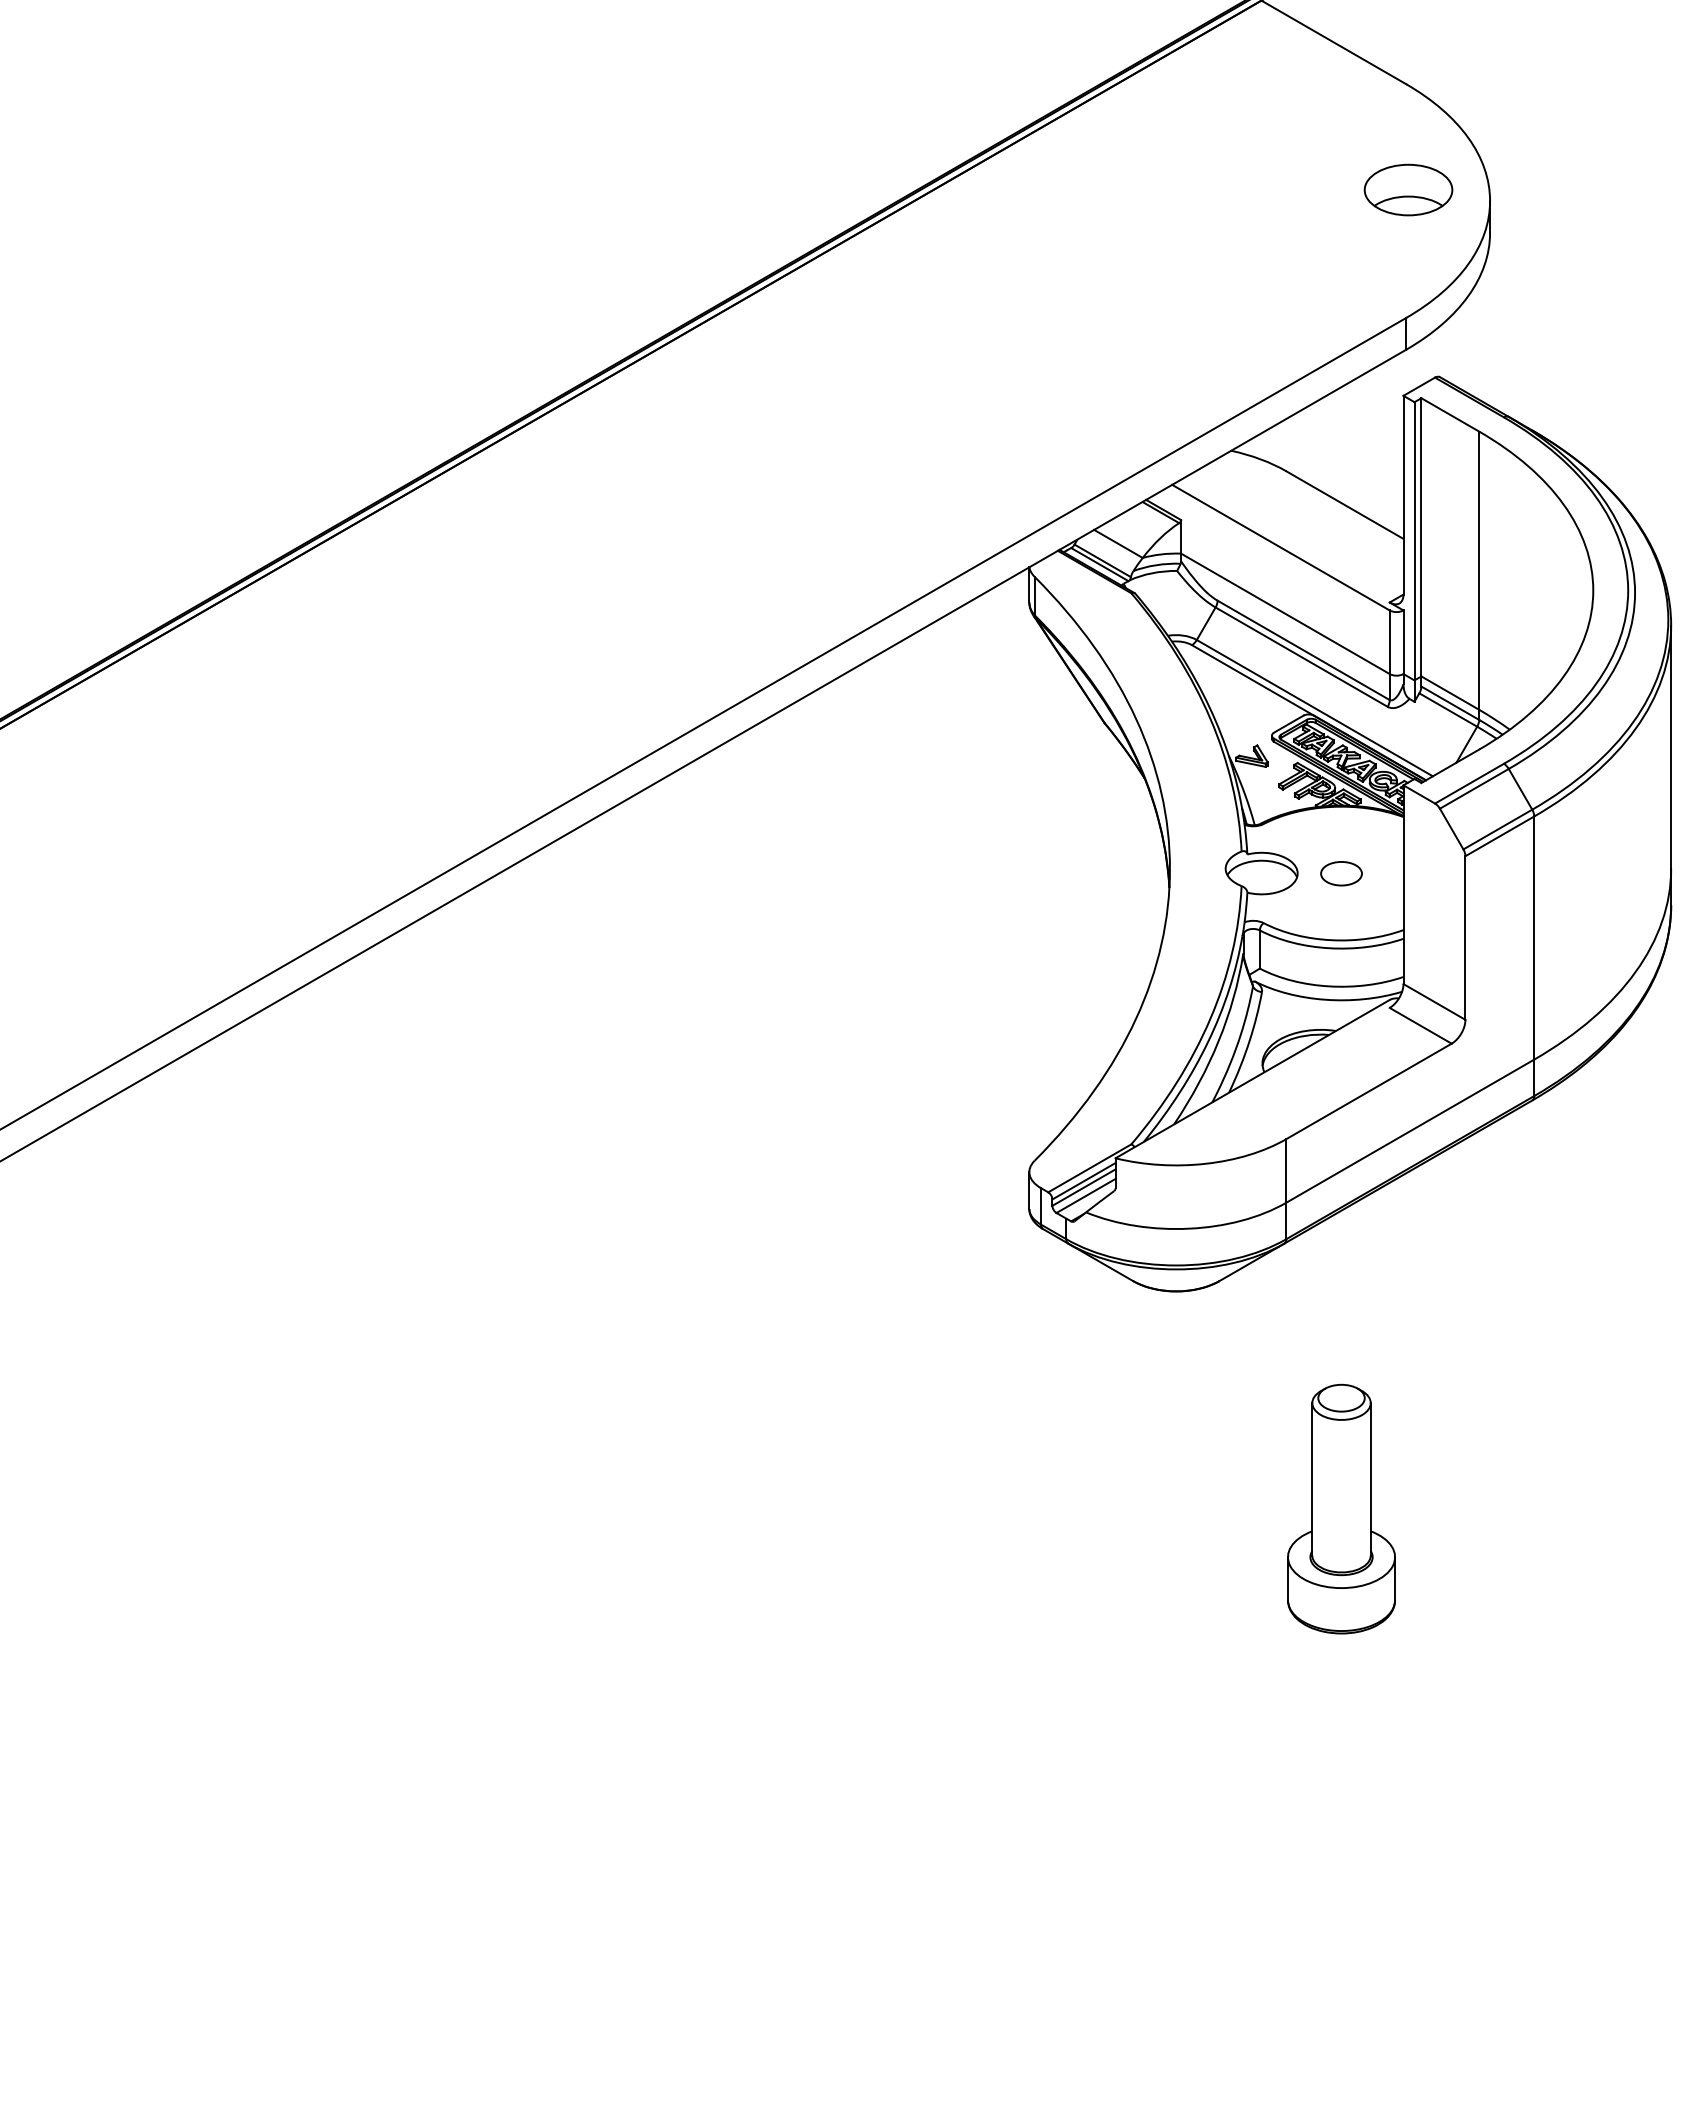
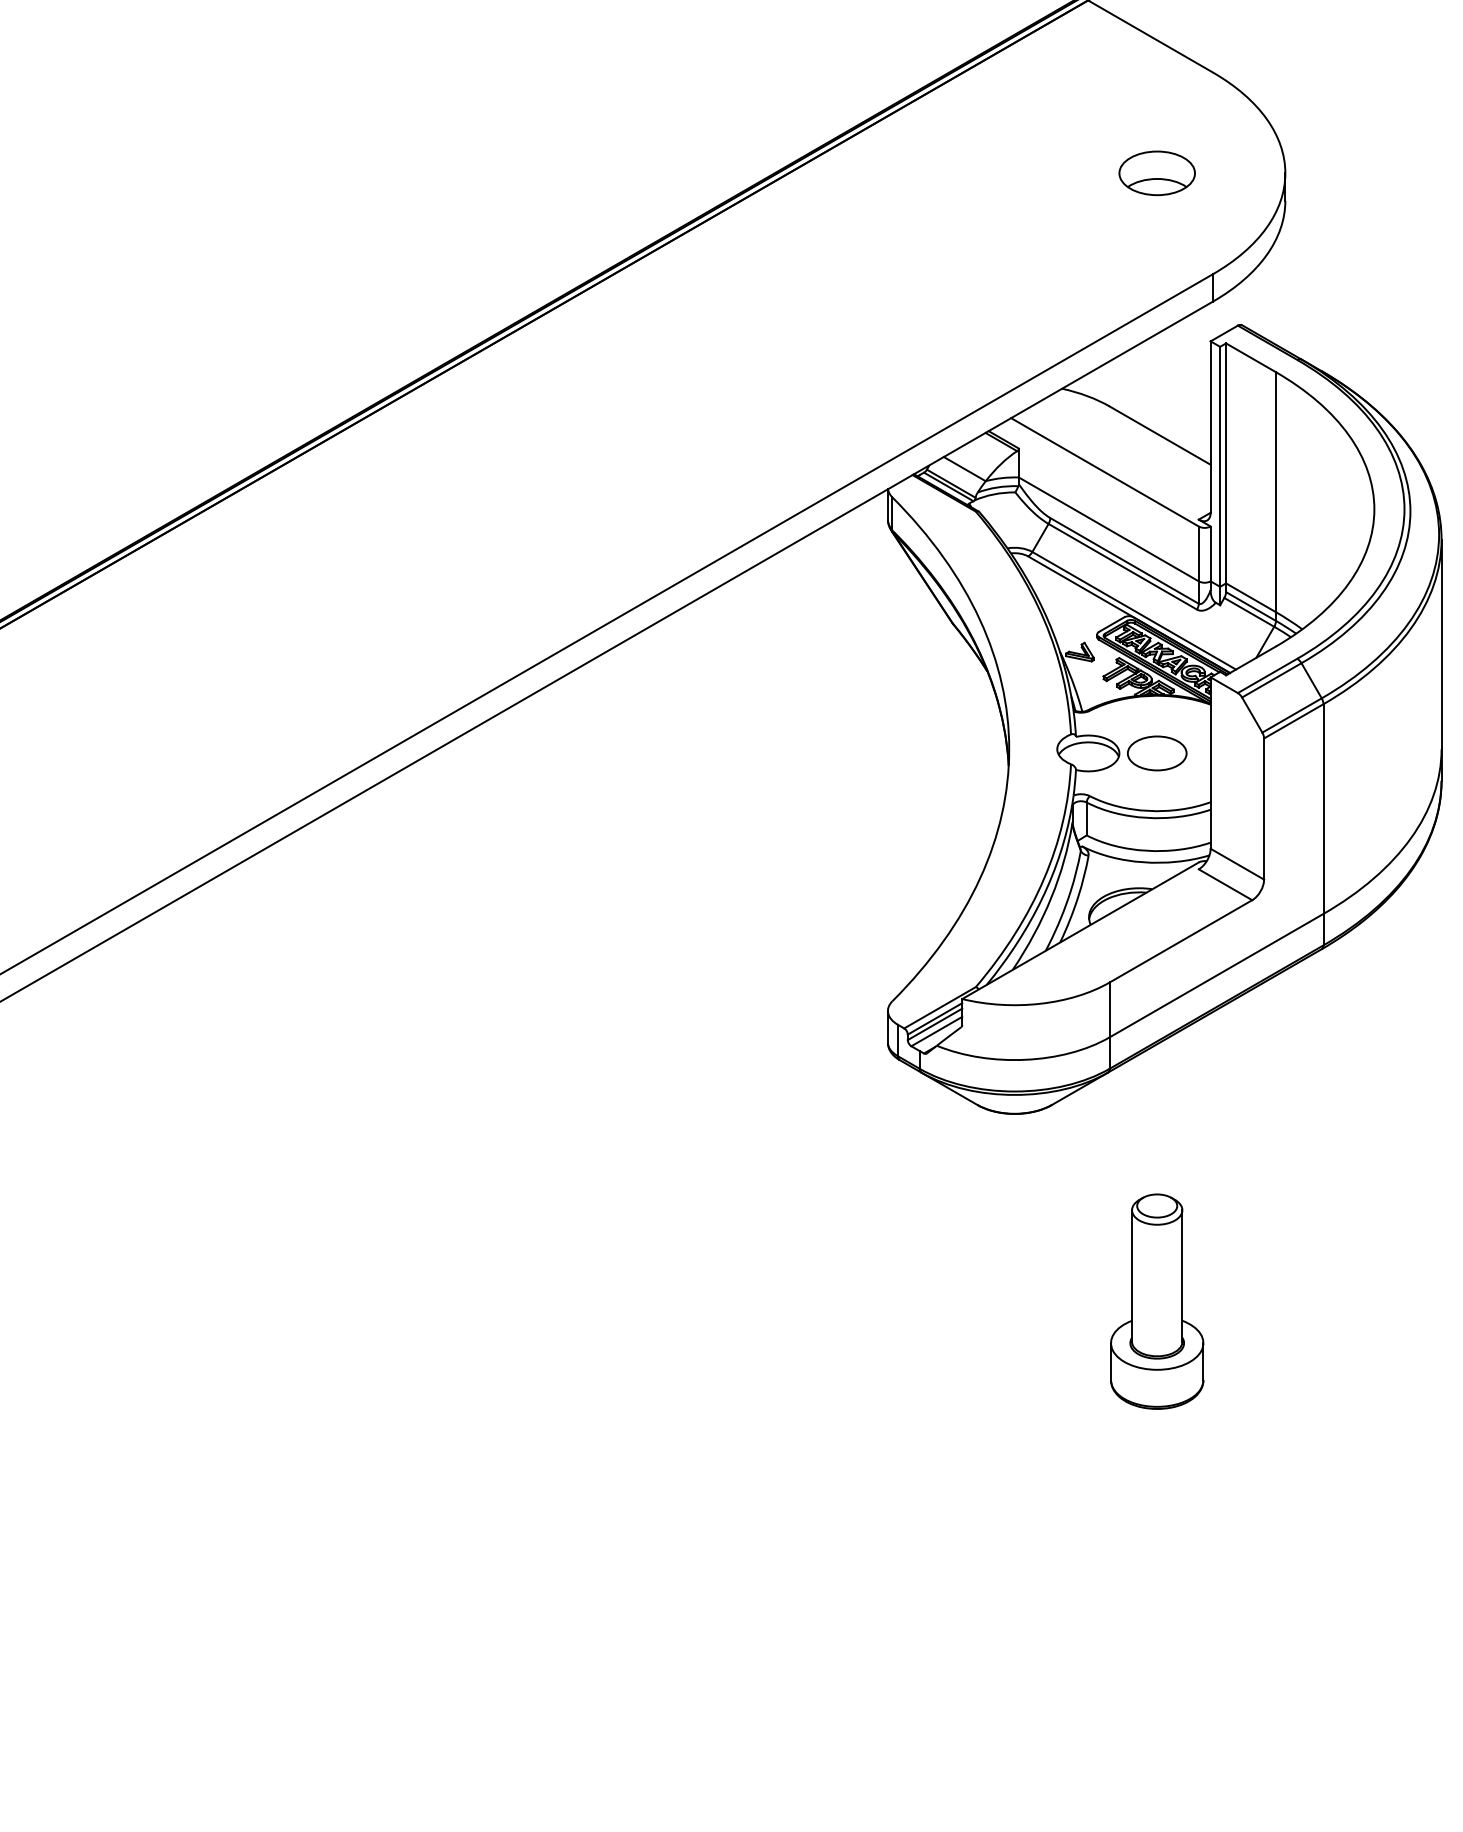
part: (1408, 189) -> (1157, 172), moved
part: (1341, 873) -> (1157, 753), size x1.67

